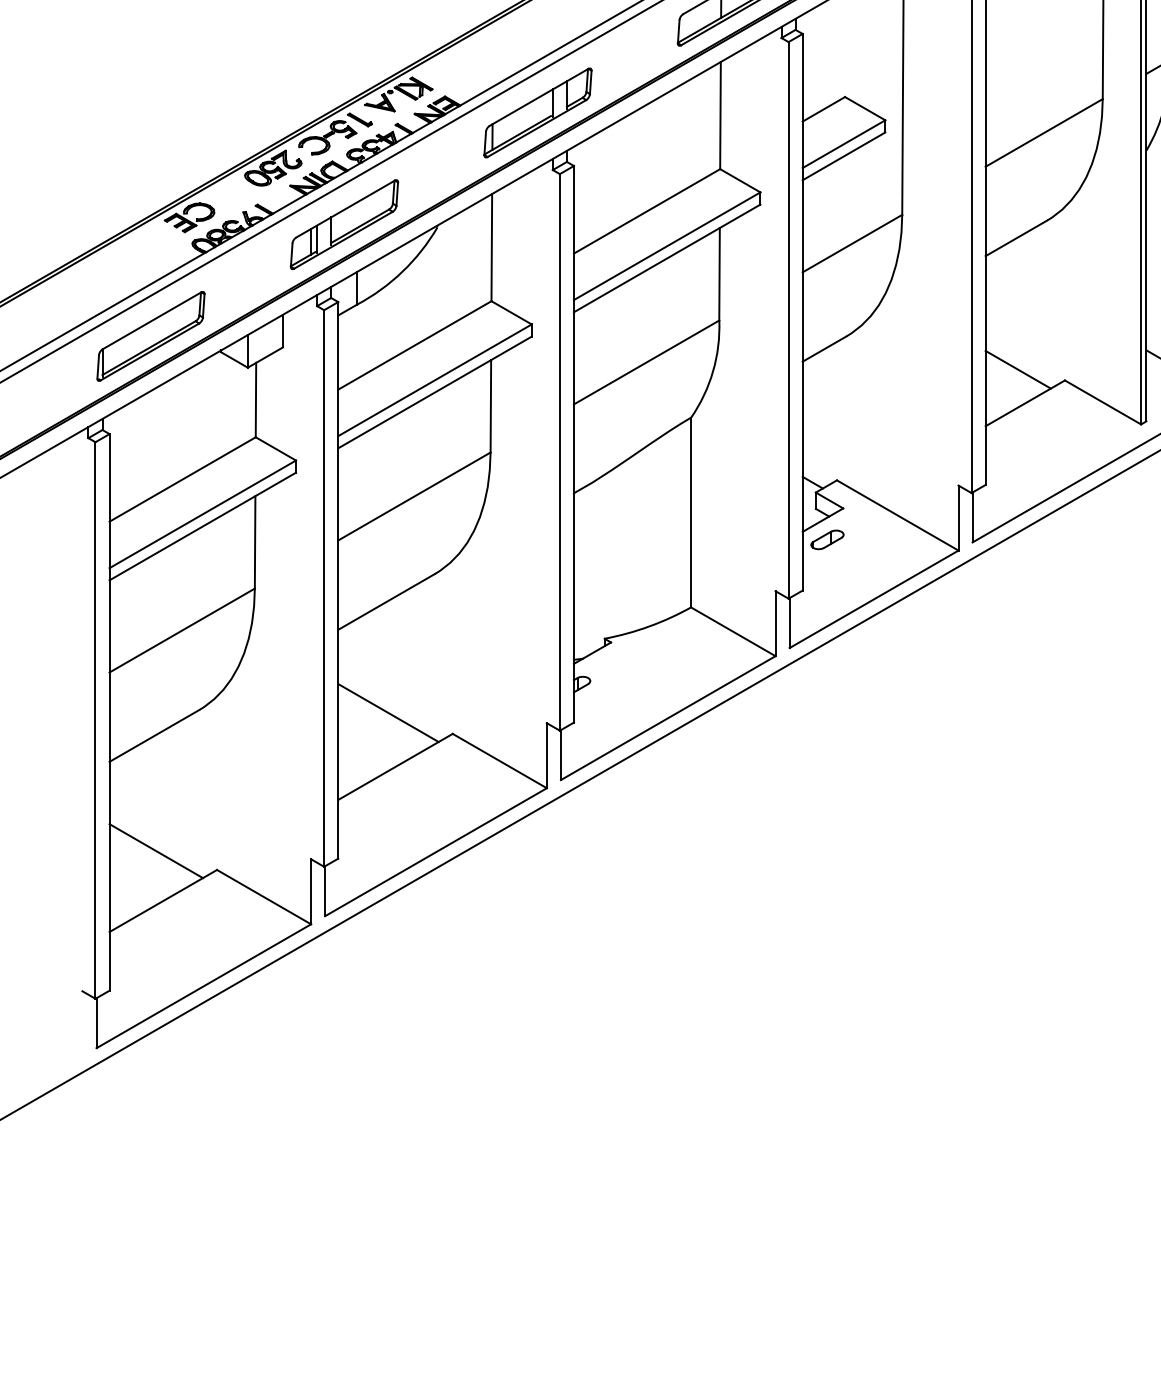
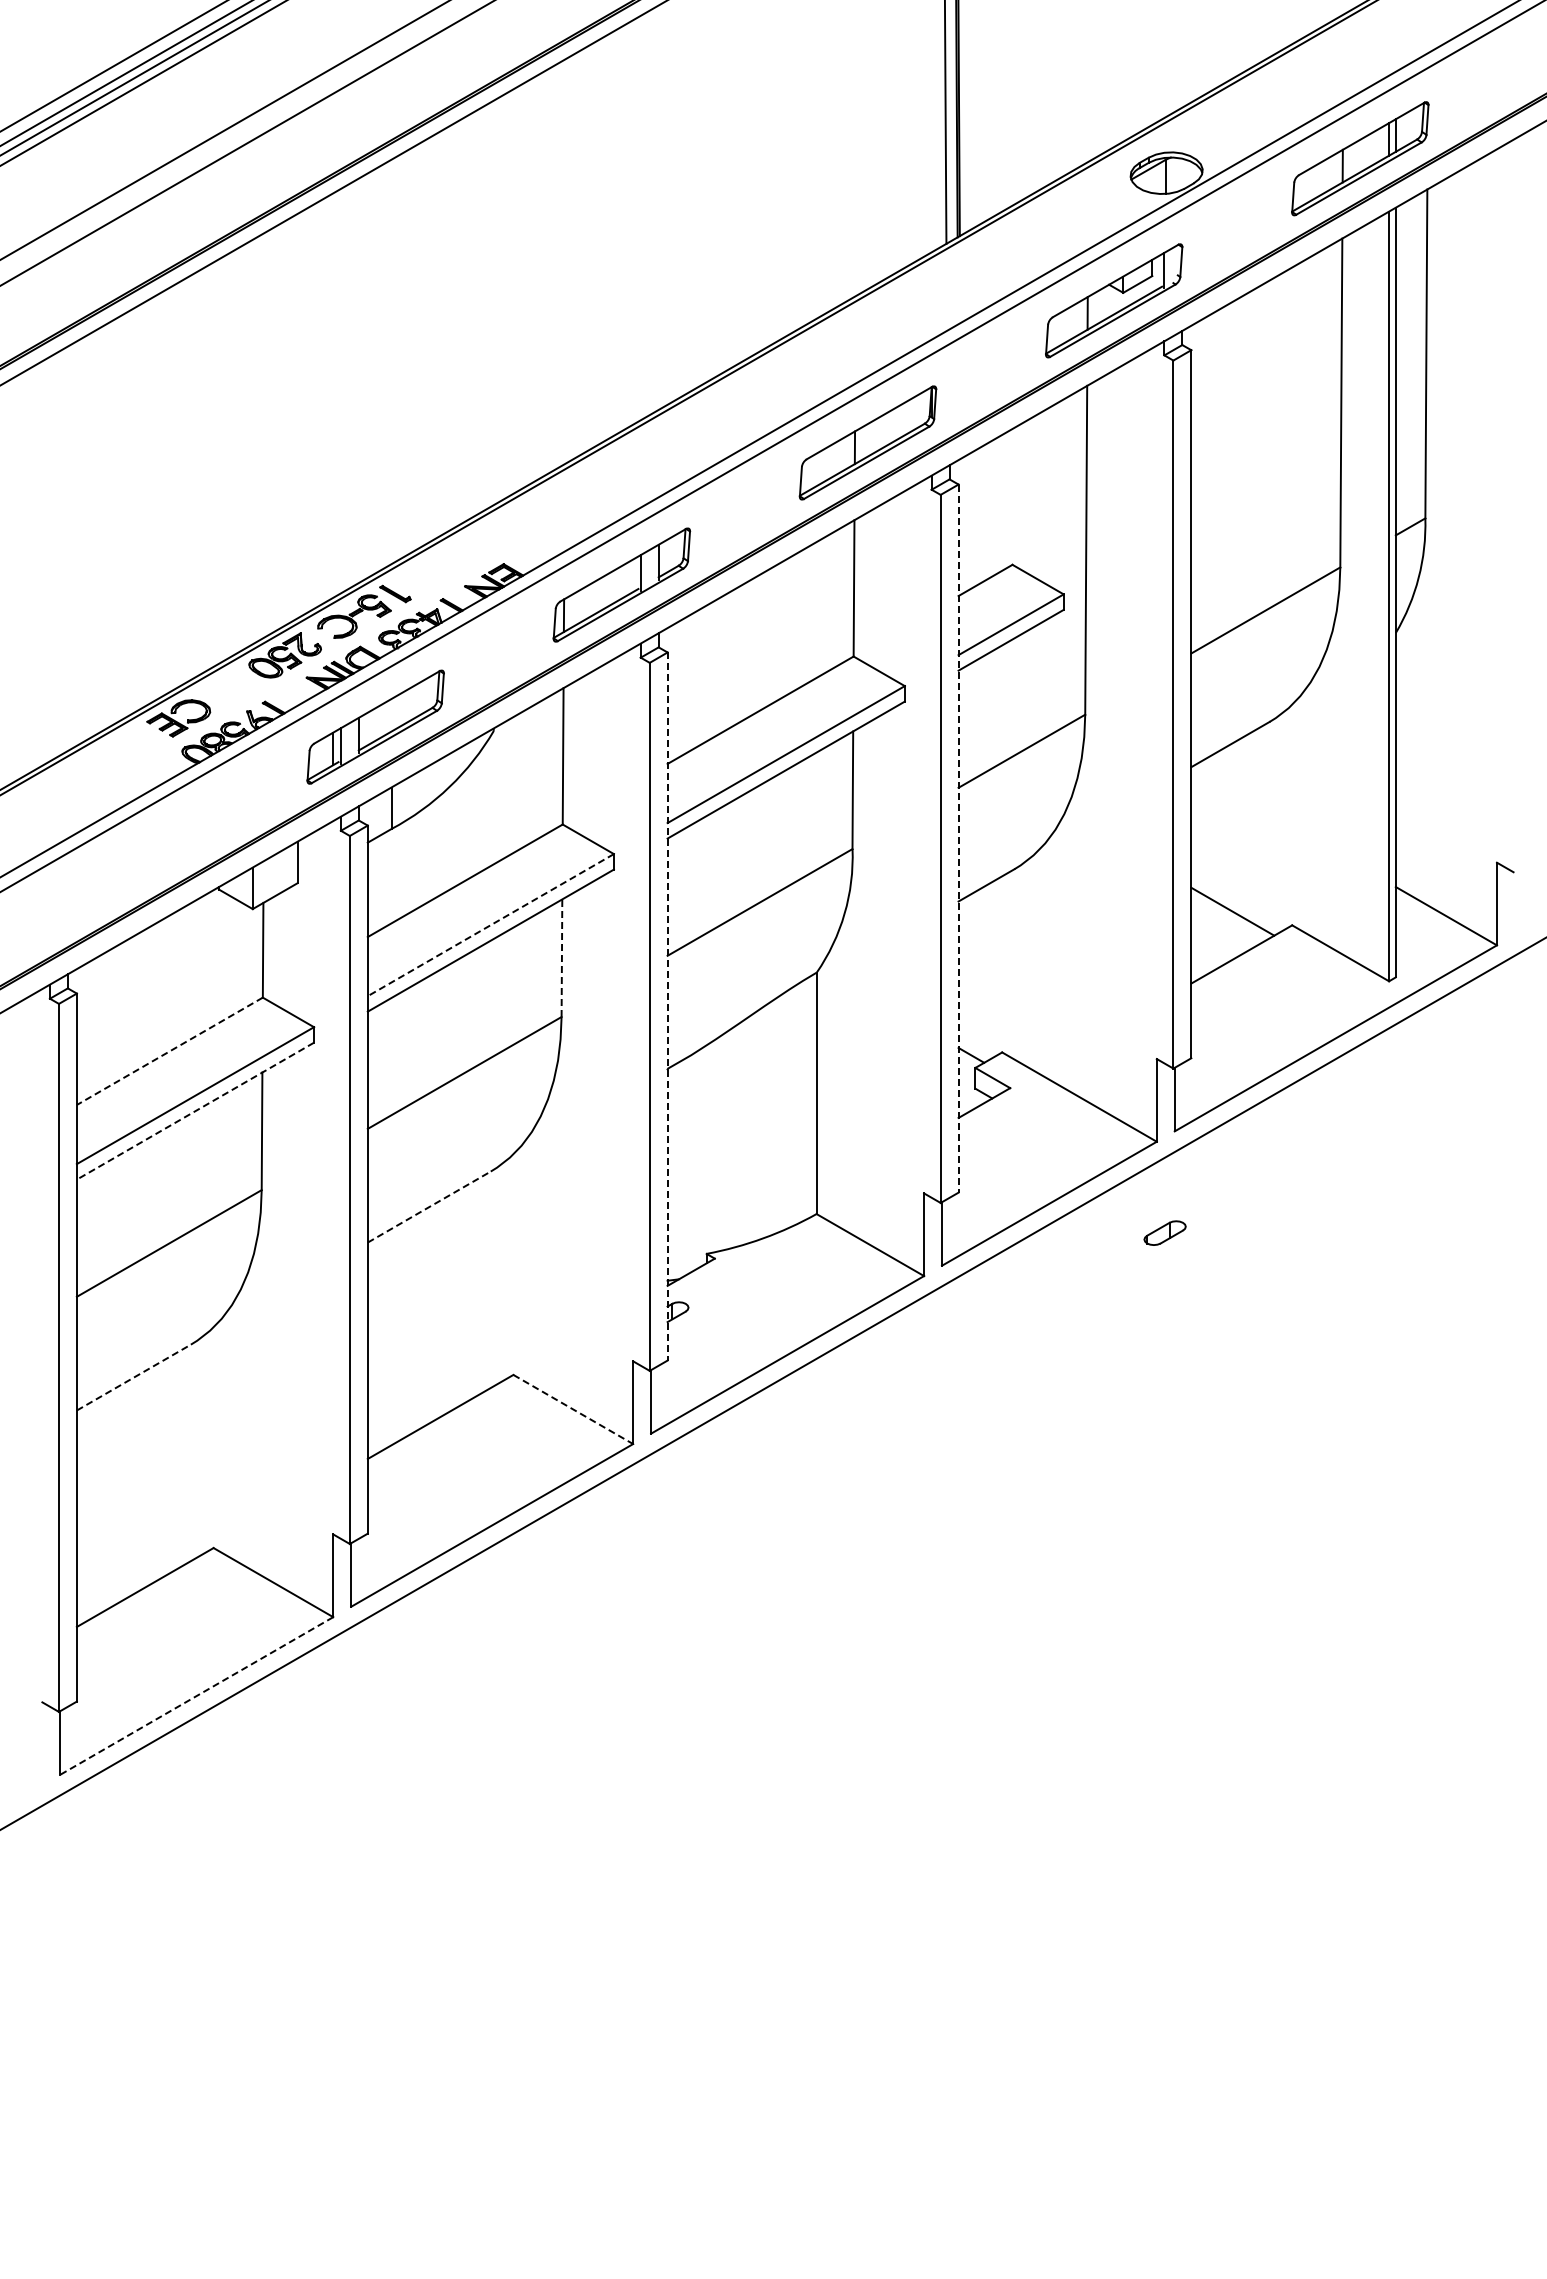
part: (398, 94) -> (444, 561), removed
line: (802, 312) -> (958, 839), solid -> dashed
part: (150, 335) -> (129, 868), removed
line: (434, 380) -> (490, 925), solid -> dashed
line: (490, 406) -> (561, 958), solid -> dashed
line: (573, 445) -> (667, 1007), solid -> dashed
line: (182, 479) -> (169, 1051), solid -> dashed
line: (202, 526) -> (195, 1111), solid -> dashed
part: (826, 539) -> (1164, 1232), moved
line: (386, 601) -> (429, 1206), solid -> dashed
line: (388, 713) -> (431, 1348), removed
line: (154, 735) -> (133, 1377), solid -> dashed
line: (499, 761) -> (573, 1409), solid -> dashed
line: (155, 850) -> (135, 1523), removed
line: (203, 985) -> (196, 1695), solid -> dashed

